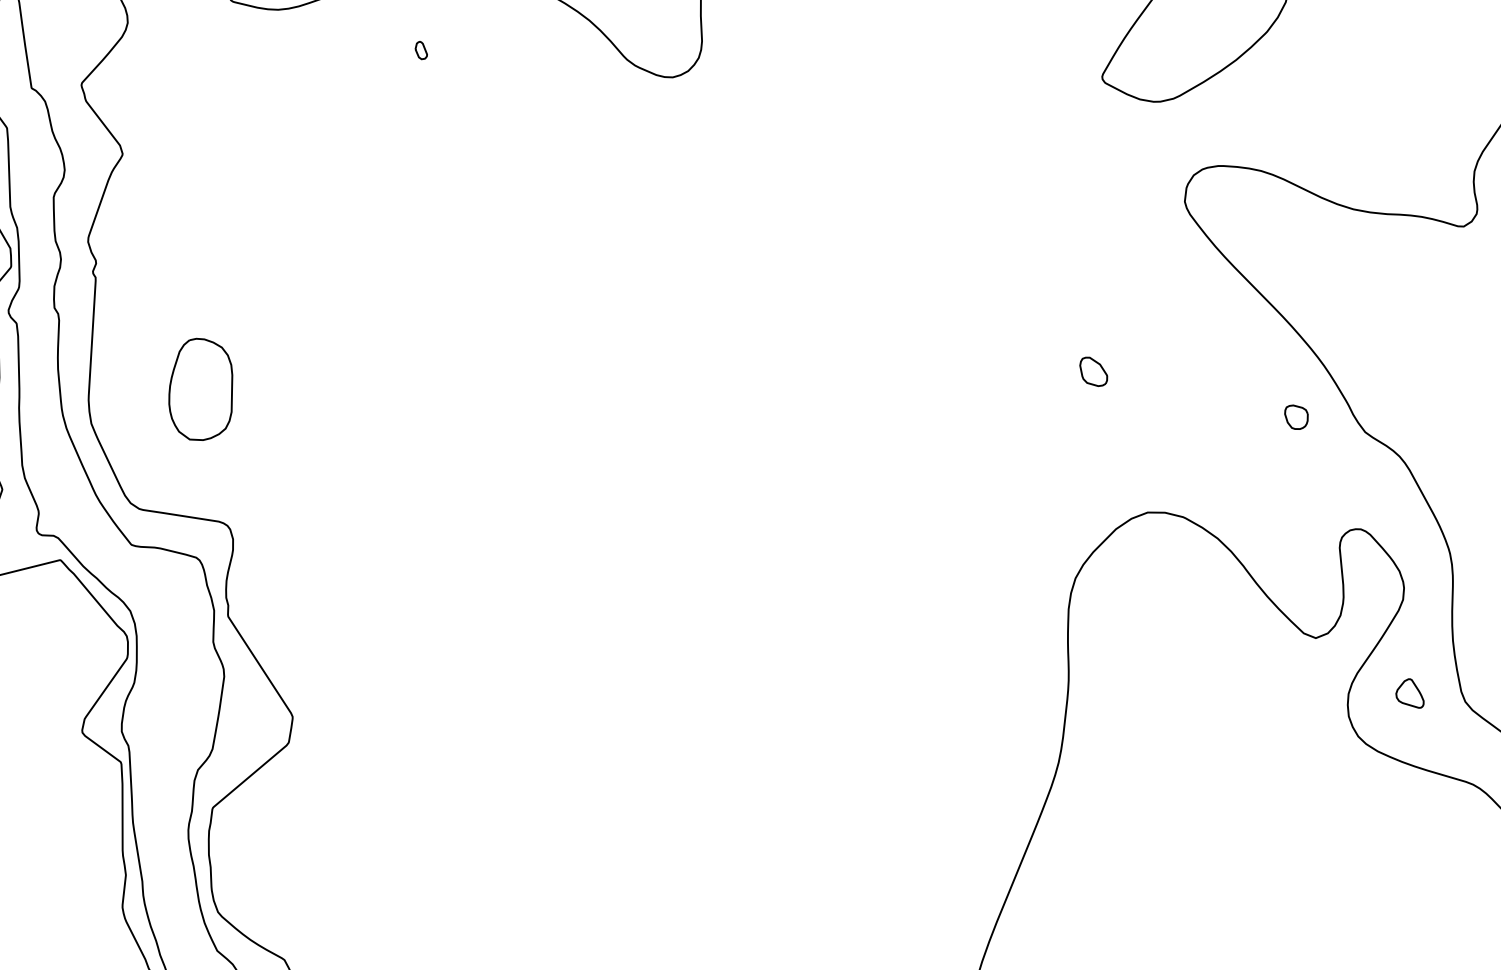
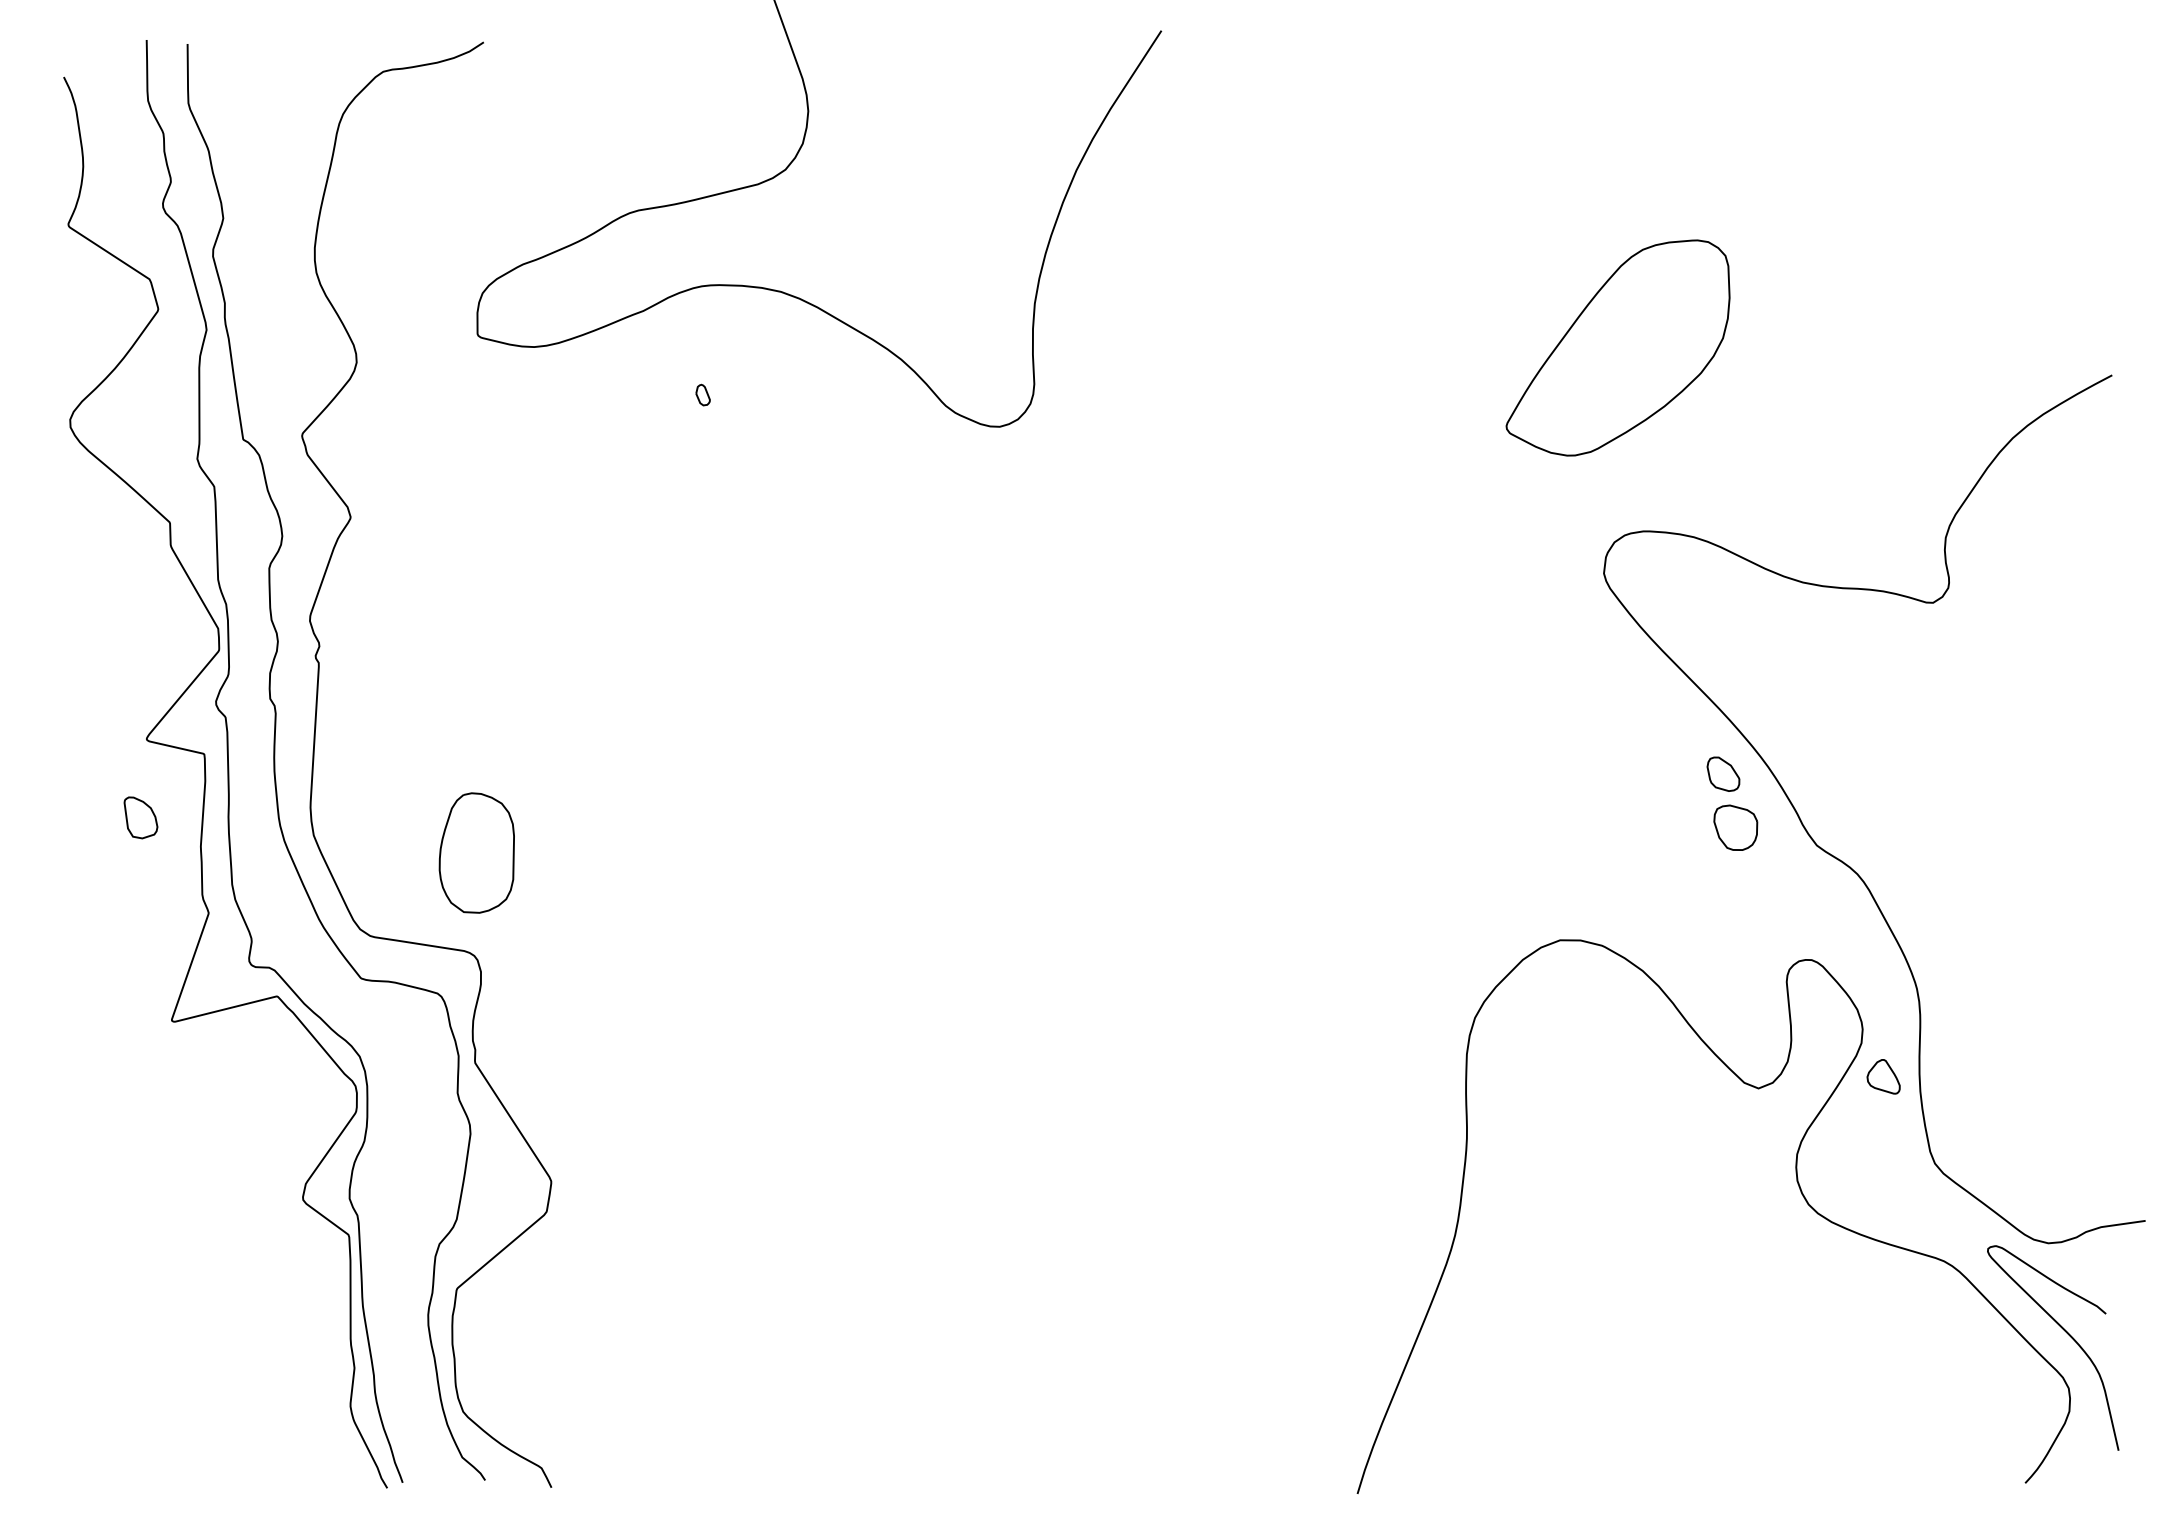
part: (1093, 371) -> (1723, 773), moved
part: (200, 389) -> (476, 852), moved
part: (1296, 416) -> (1735, 827), size x1.6
part: (1409, 693) -> (1883, 1076), moved

